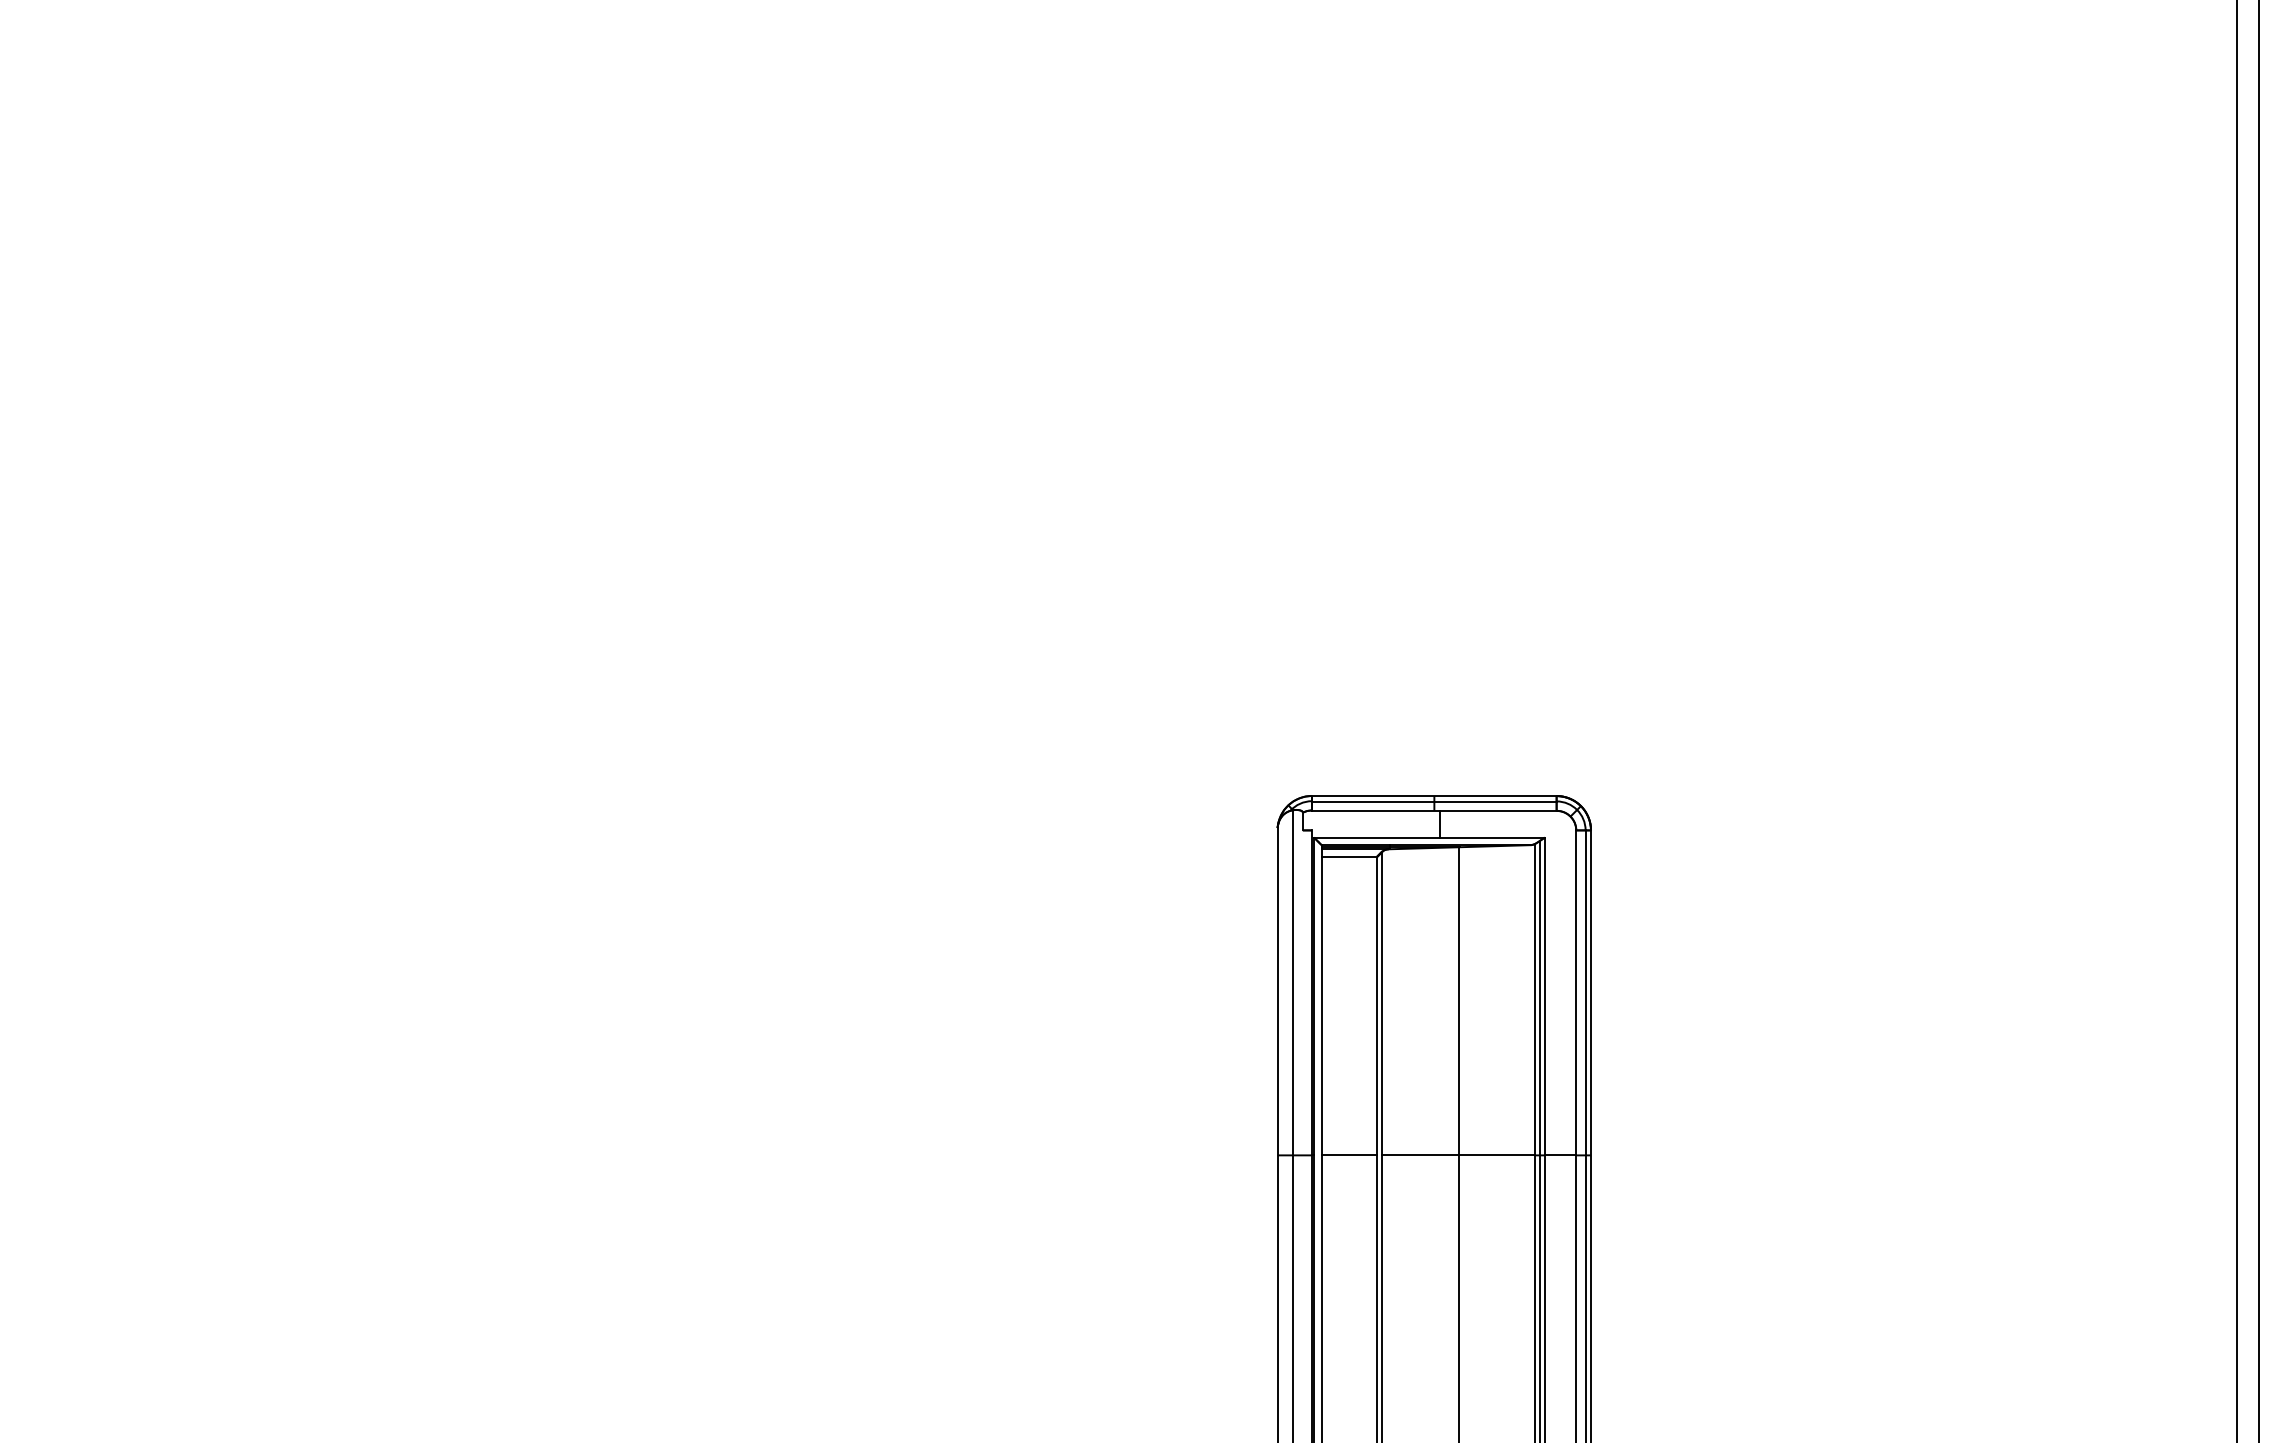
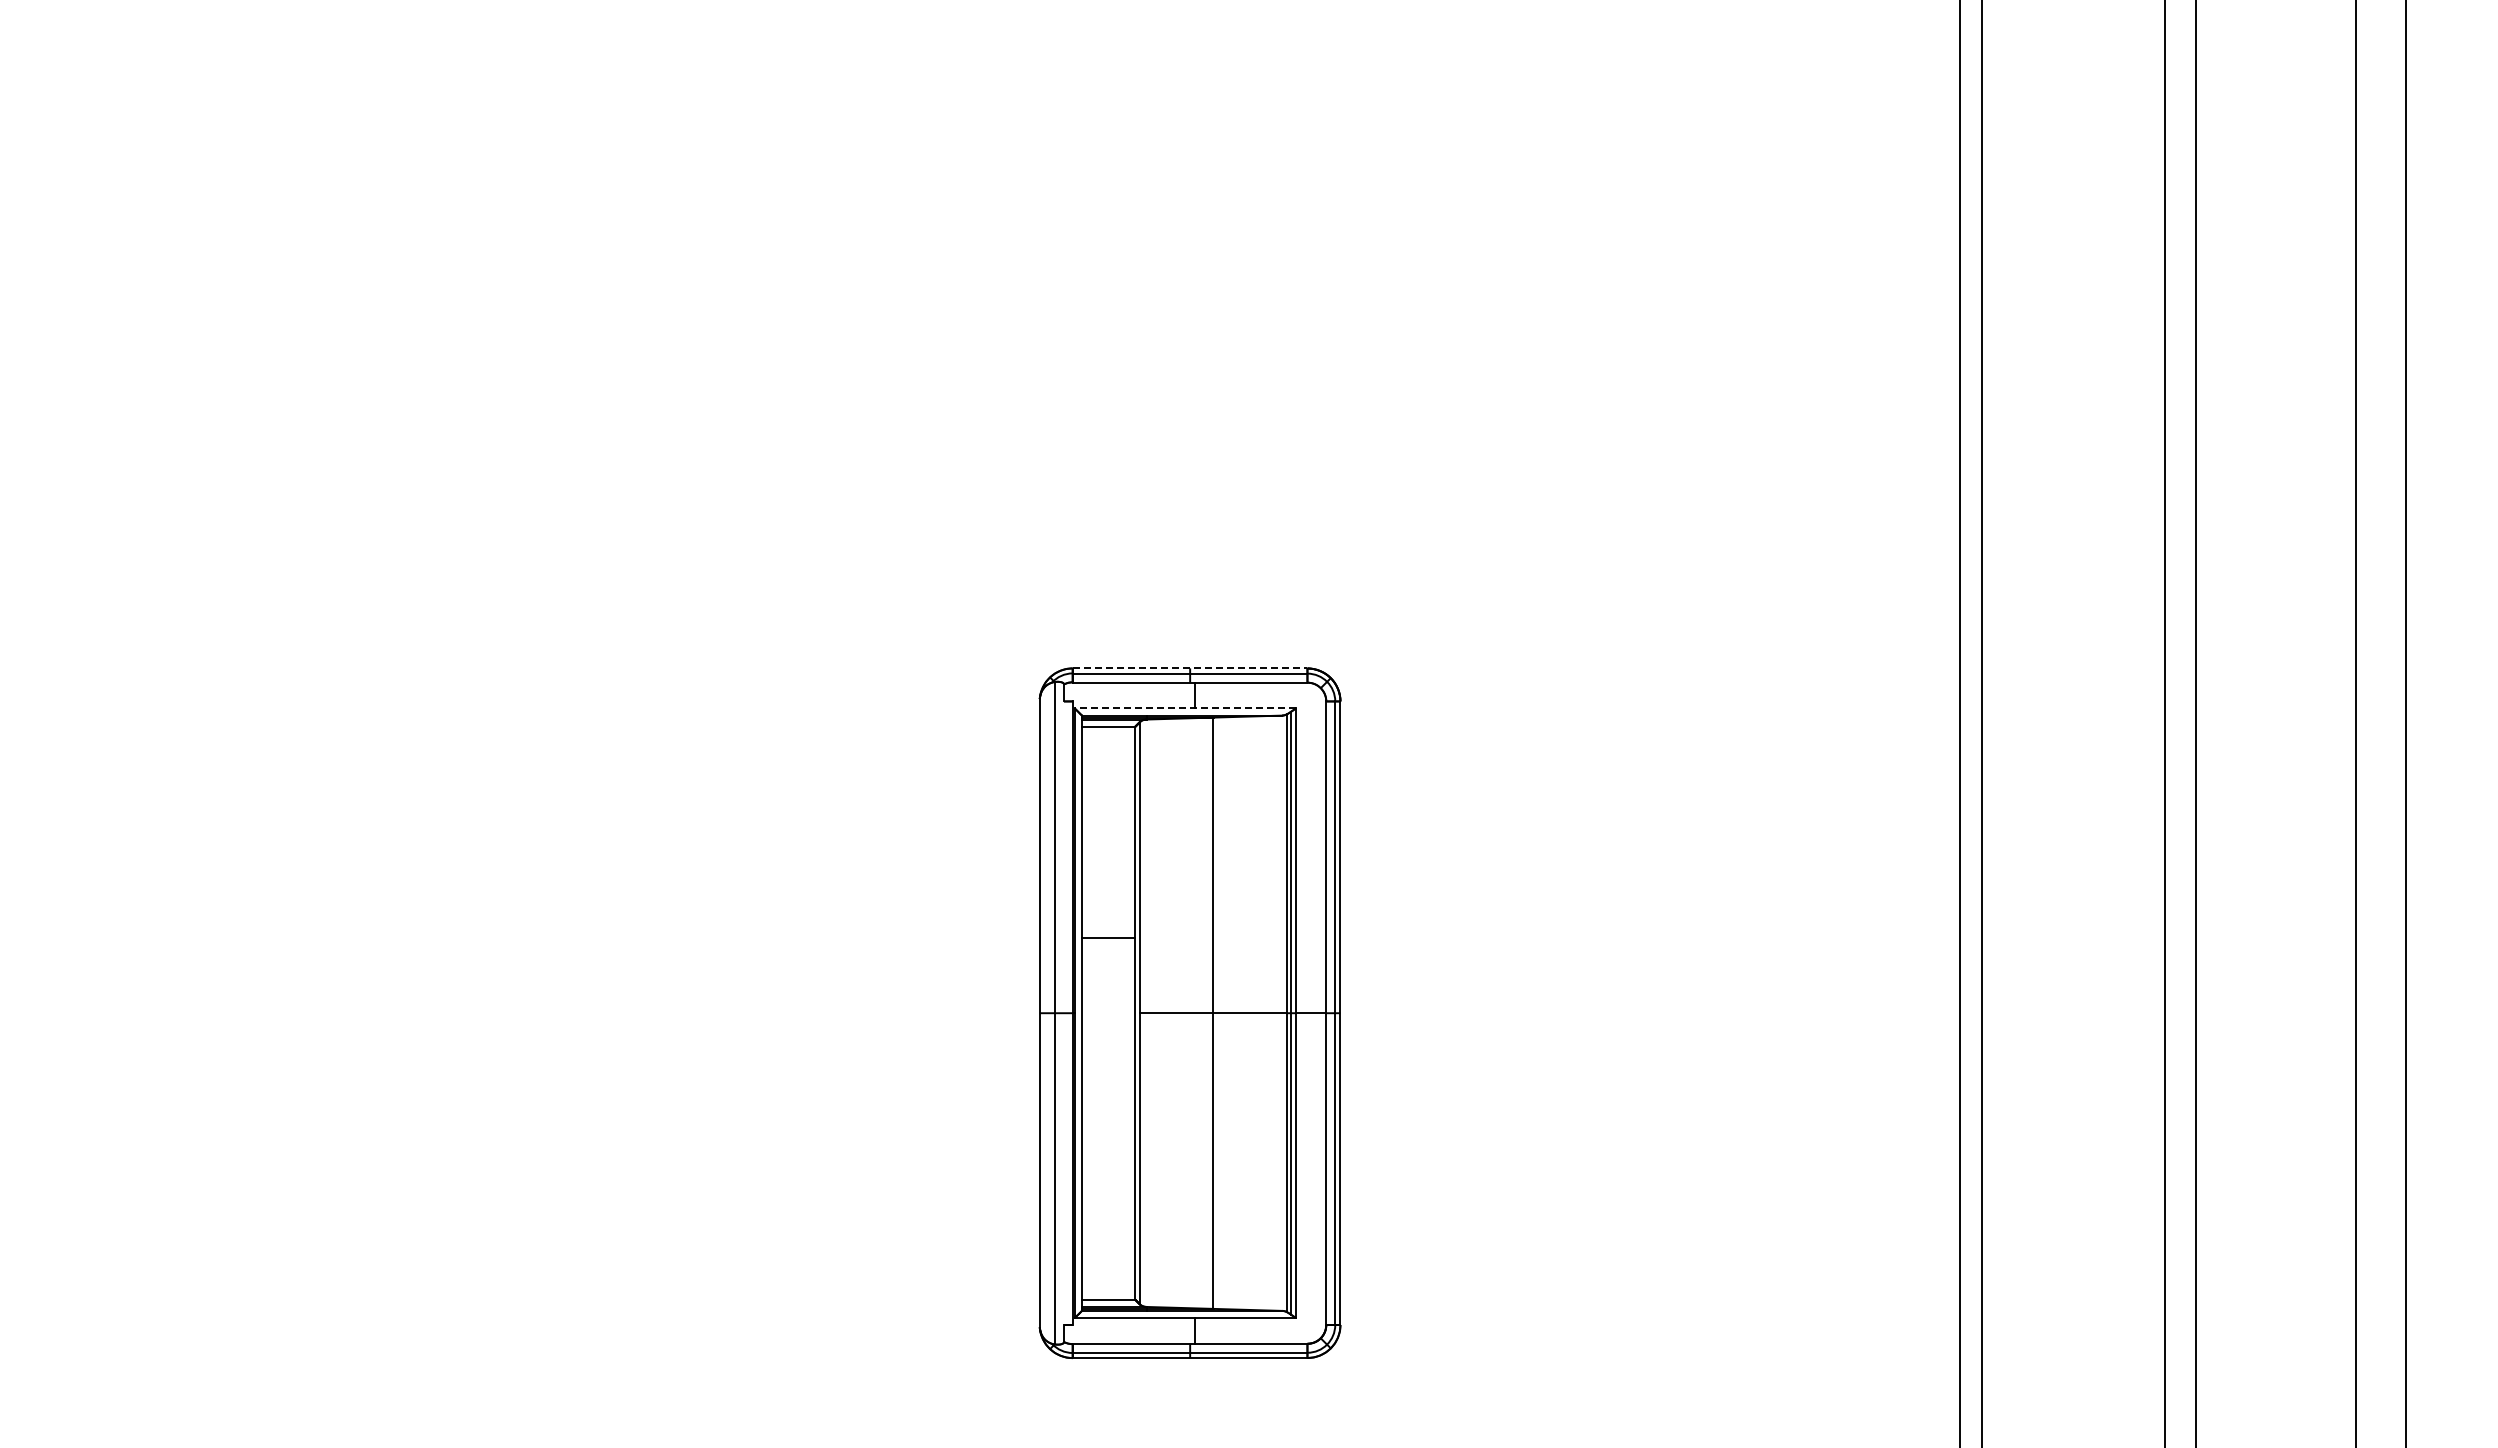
line: (1434, 796) -> (1190, 668), solid -> dashed
line: (1429, 837) -> (1185, 708), solid -> dashed
line: (1349, 1155) -> (1108, 938), moved

